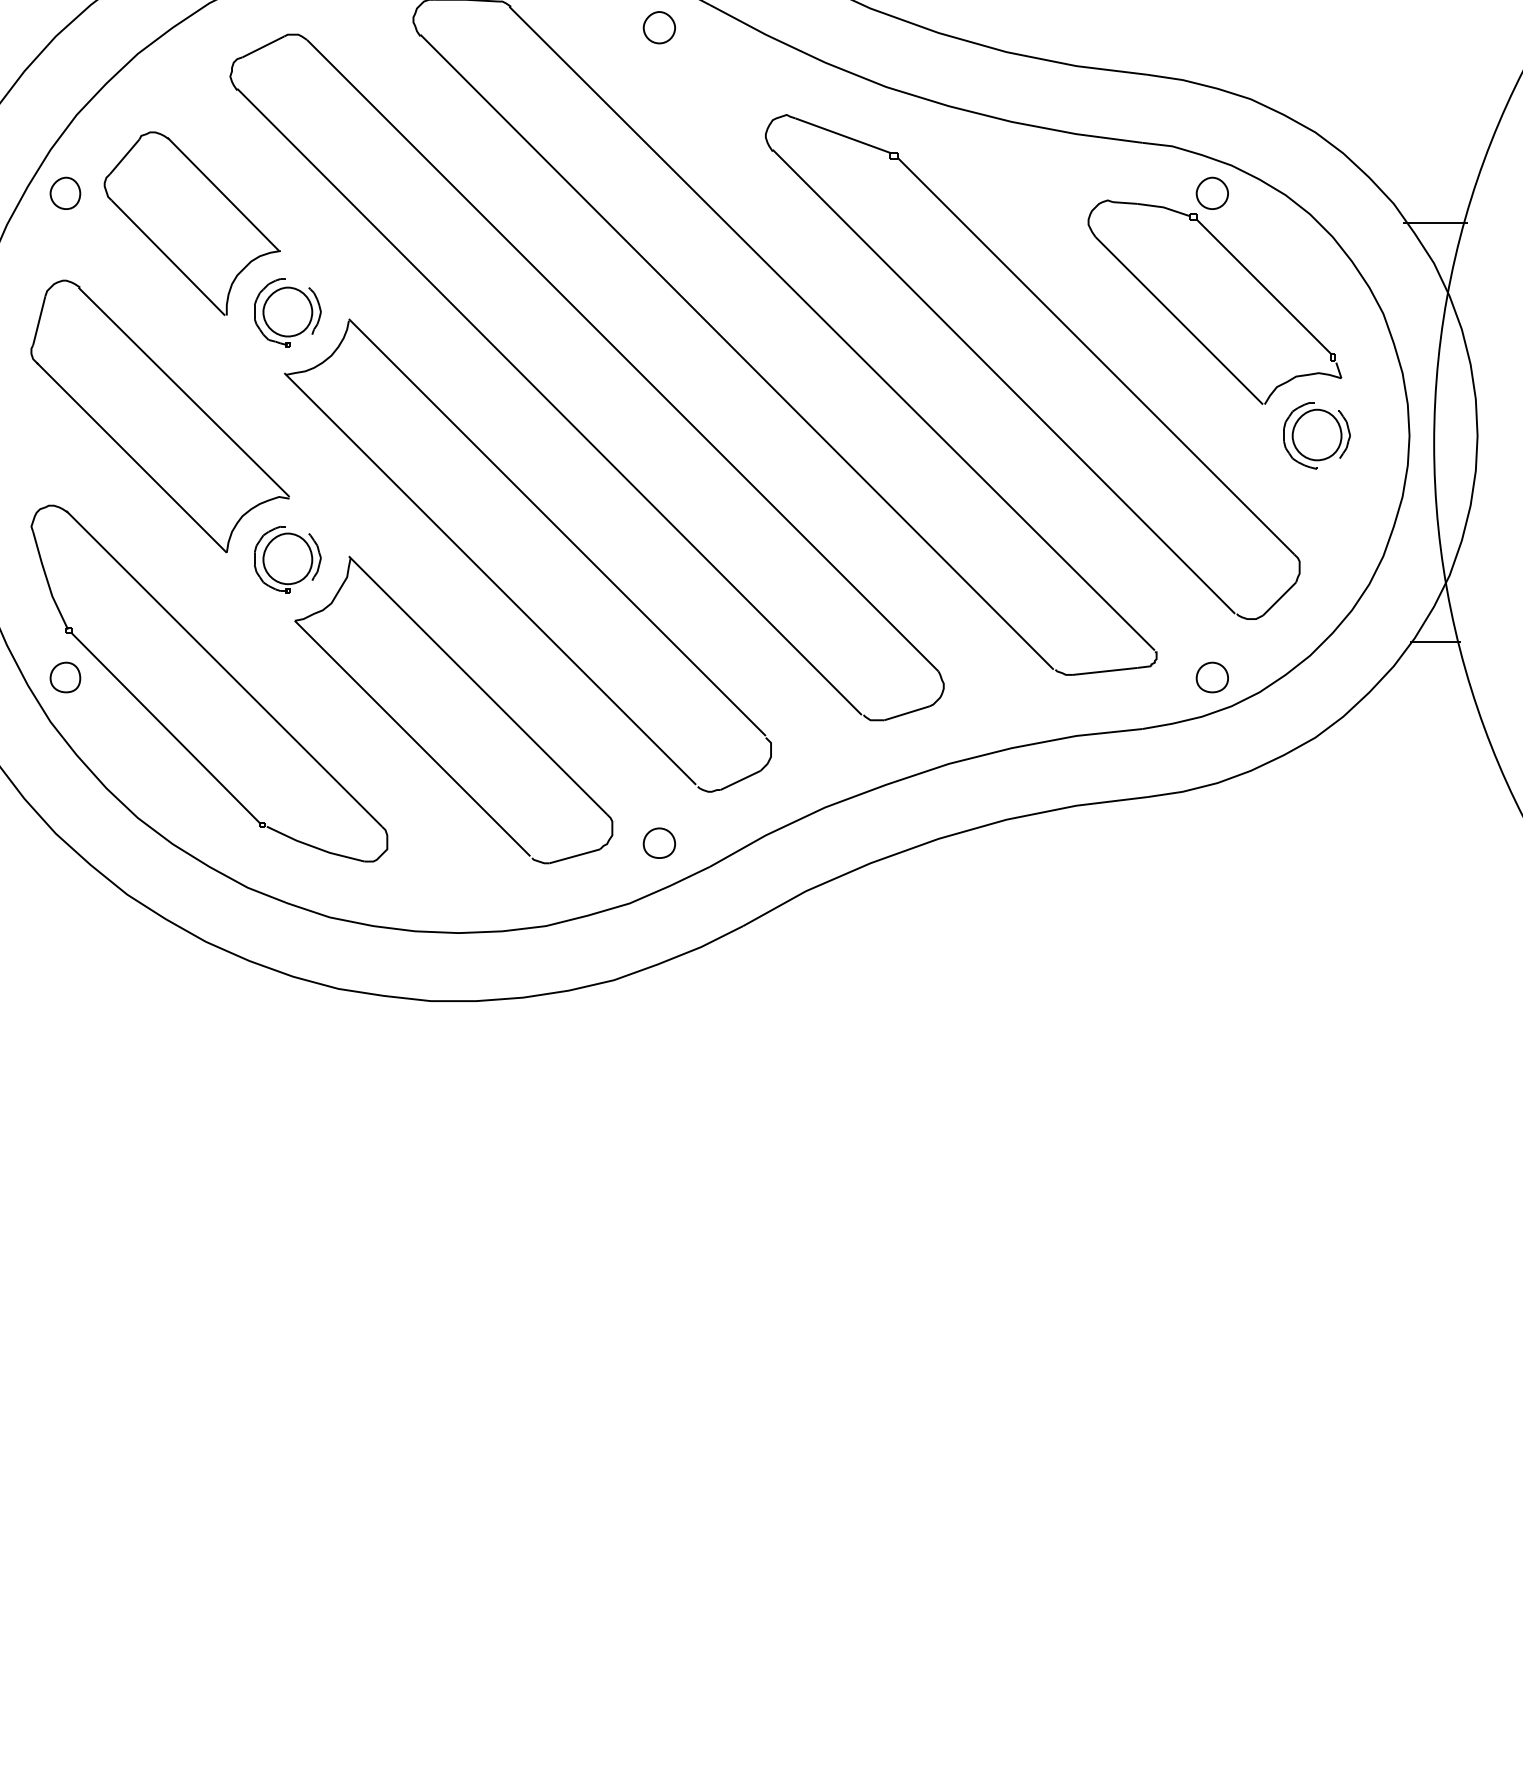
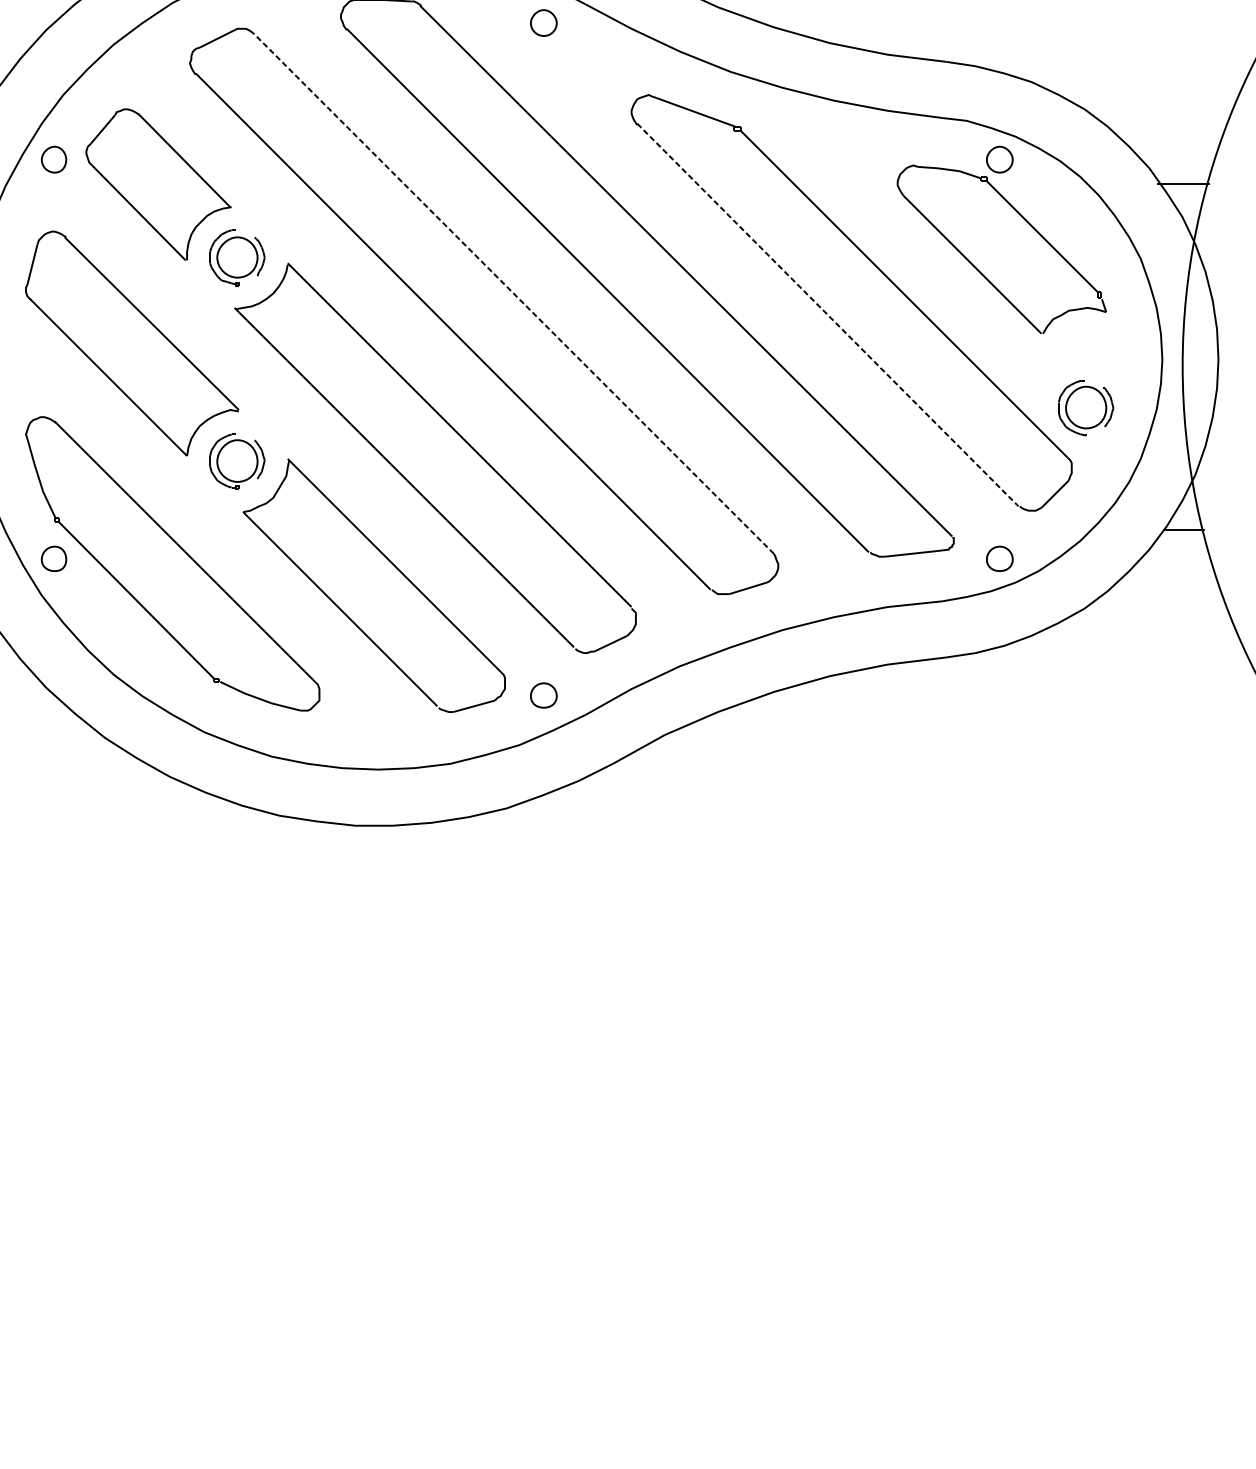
line: (622, 355) -> (513, 293), solid -> dashed
line: (1003, 381) -> (827, 314), solid -> dashed
part: (1316, 435) -> (1085, 407), moved

